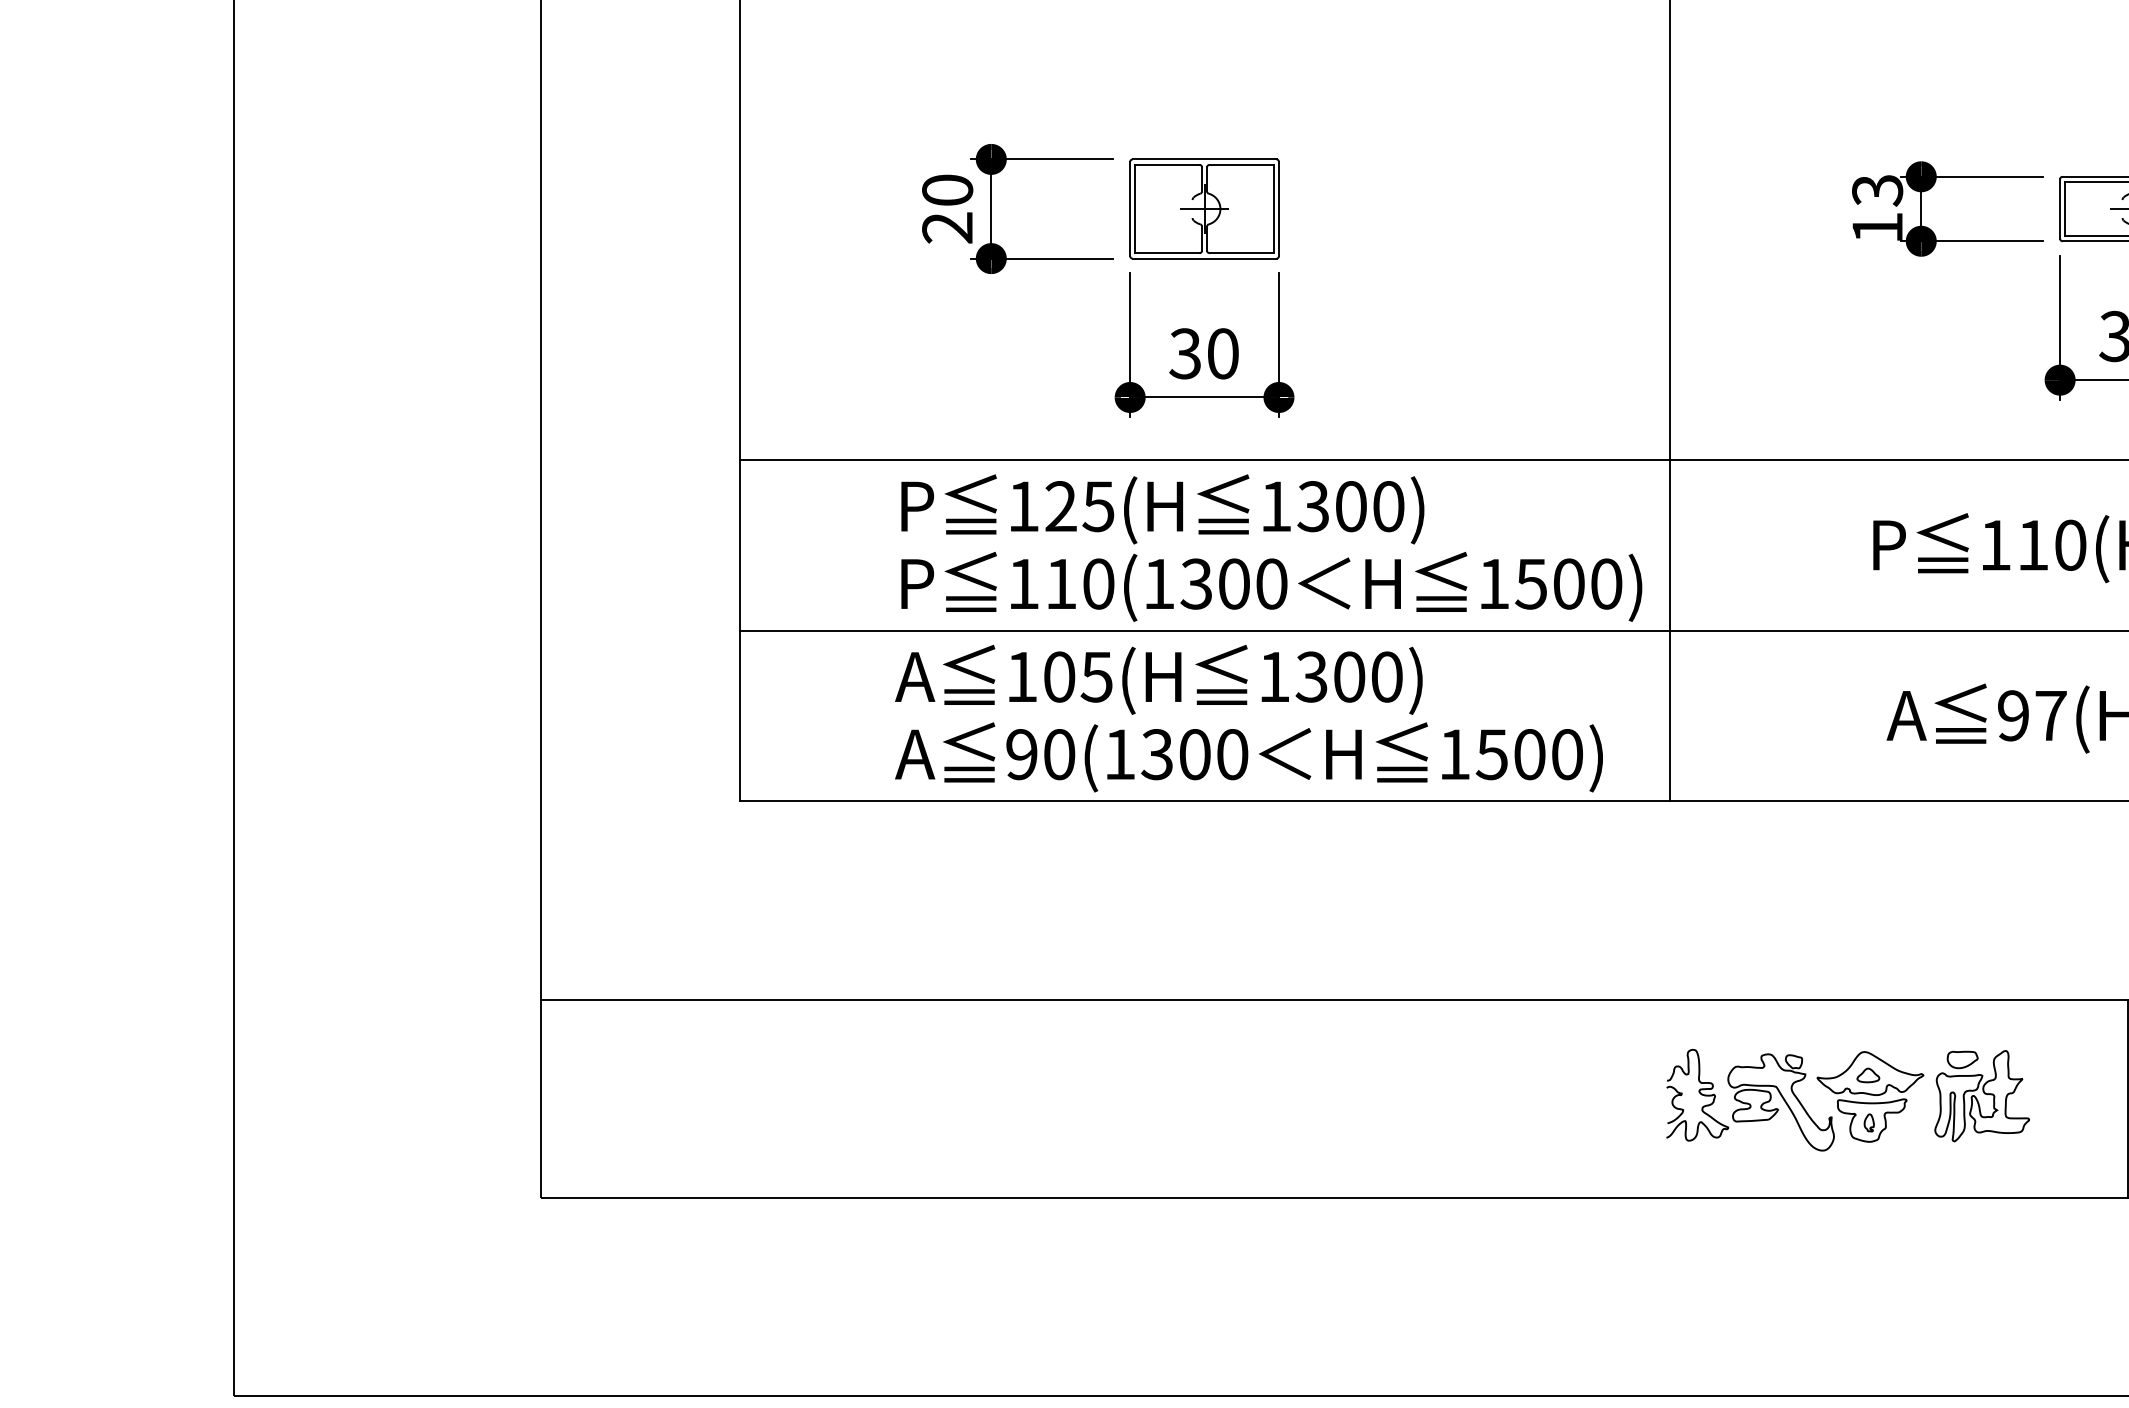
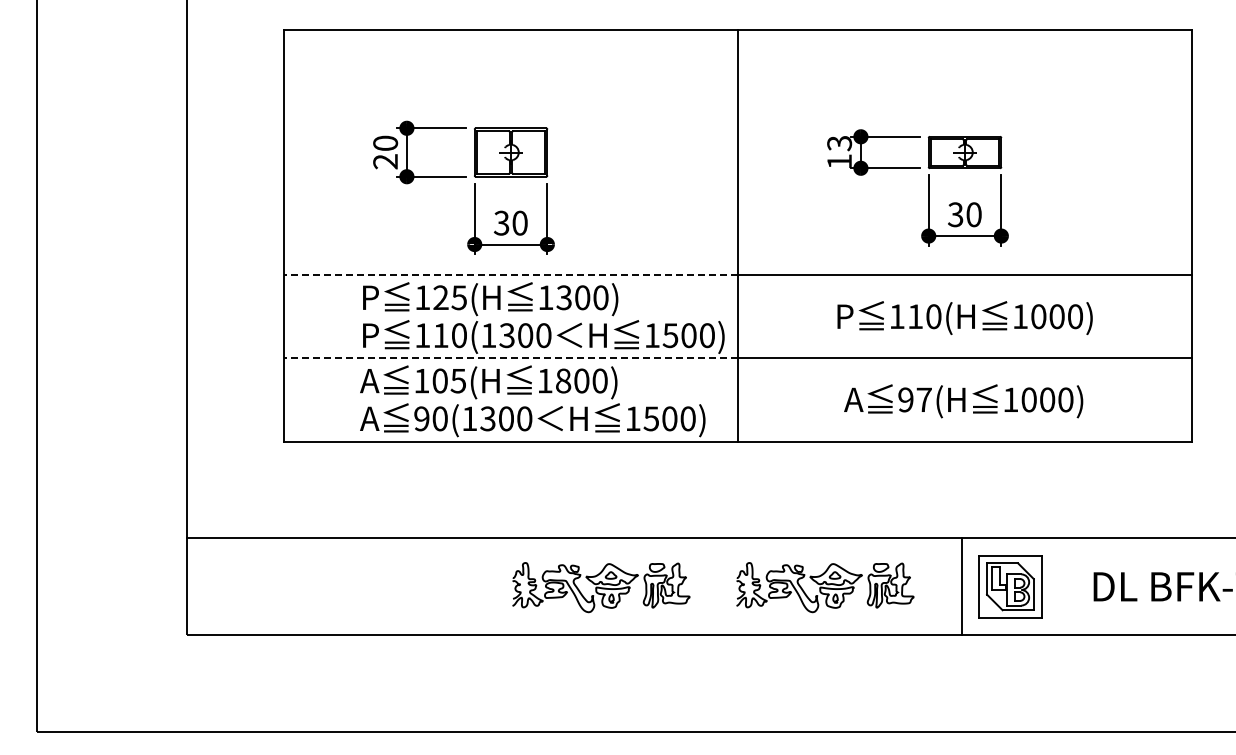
line: (1205, 460) -> (511, 275), solid -> dashed
line: (1205, 630) -> (511, 358), solid -> dashed
text: (1312, 675) -> (563, 380), 1300) -> 1800)
part: (1389, 1100) -> (601, 587), added

